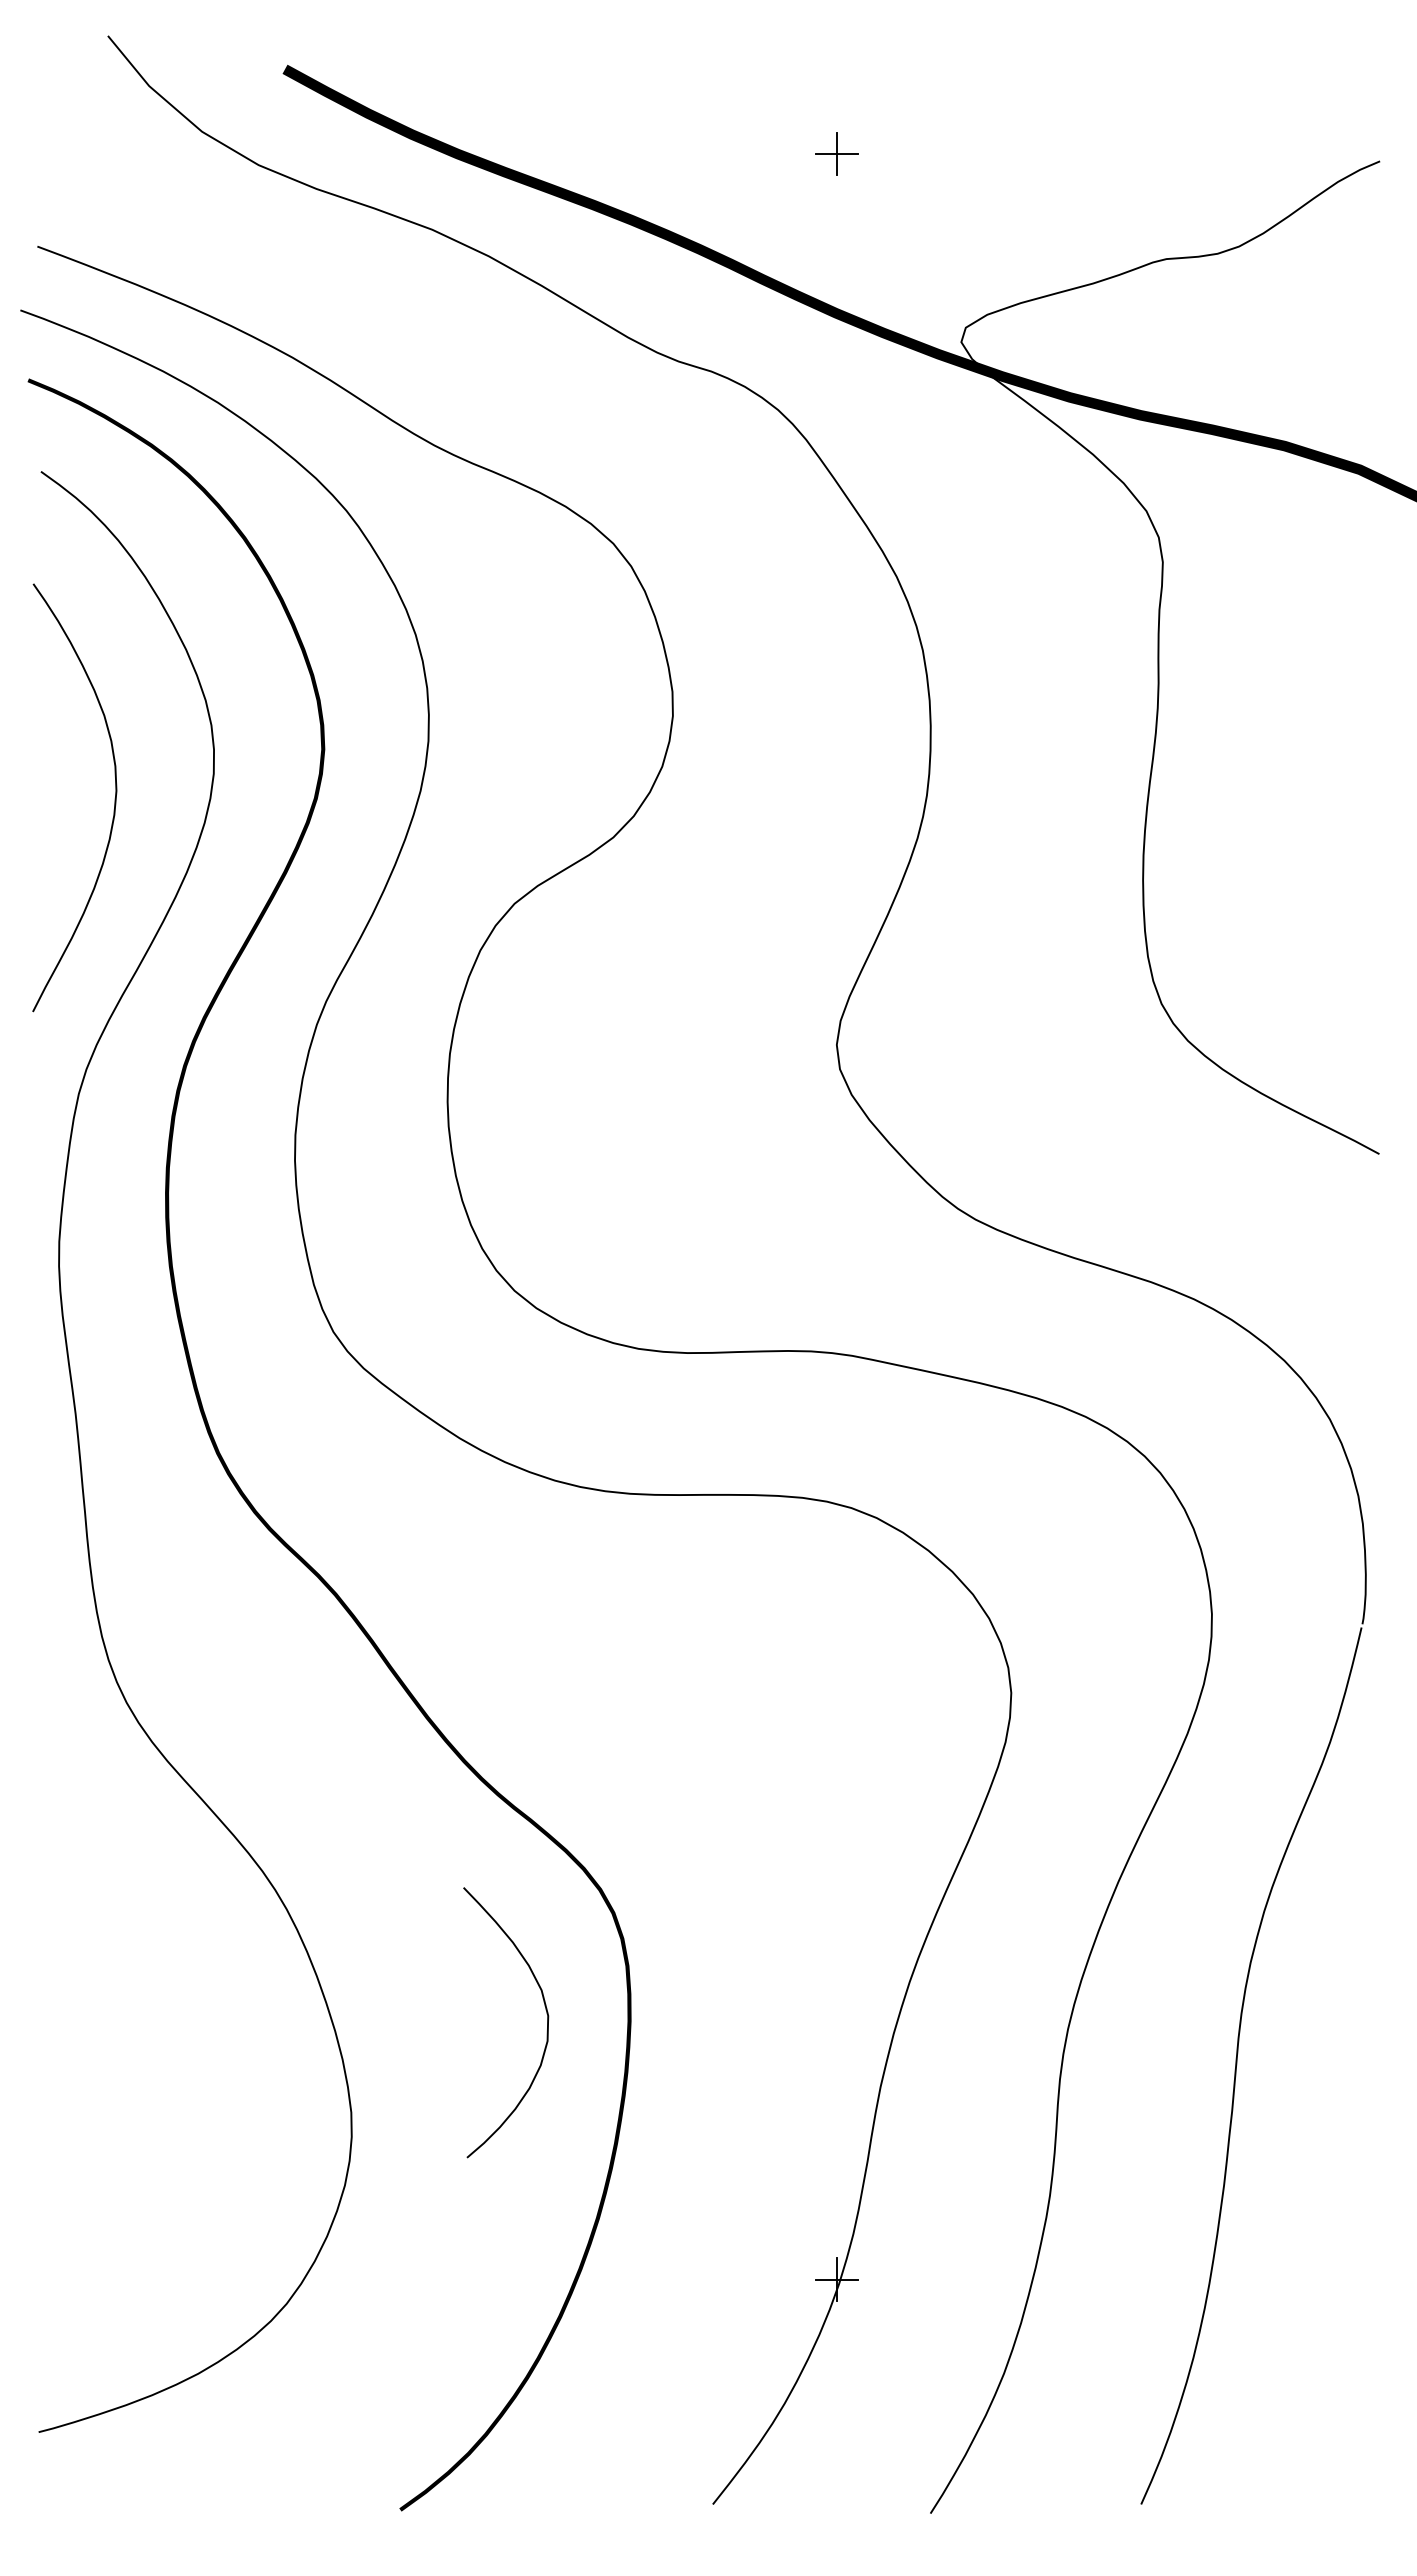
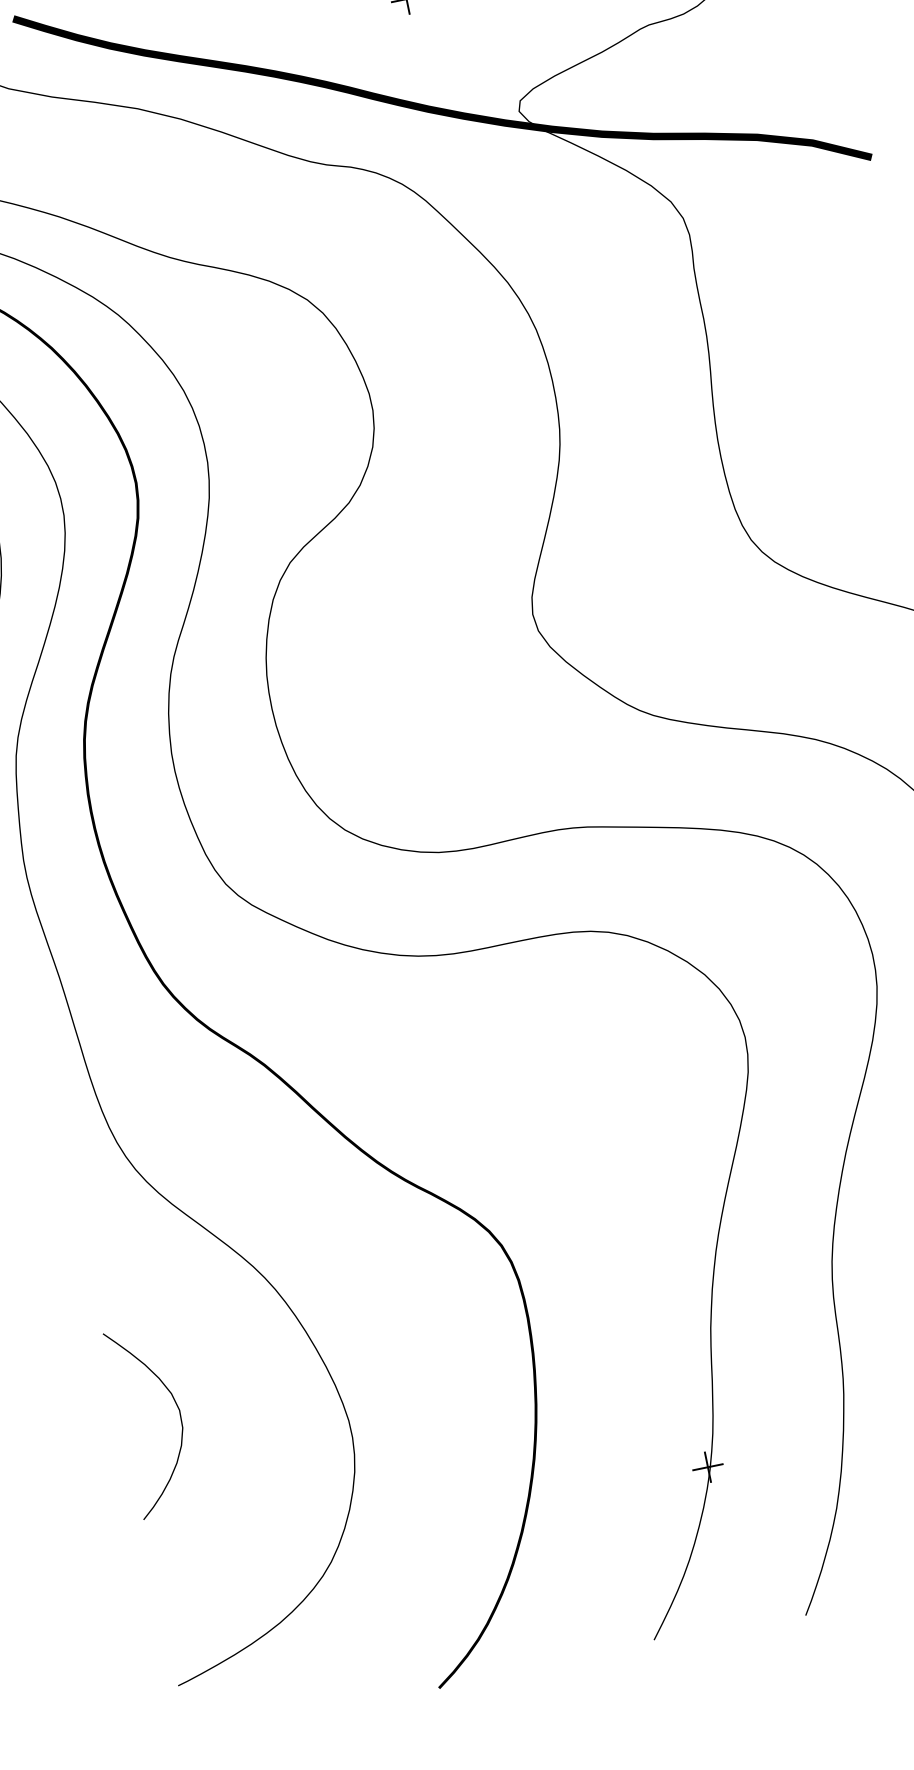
curve: (545, 2010) -> (176, 1407), moved

